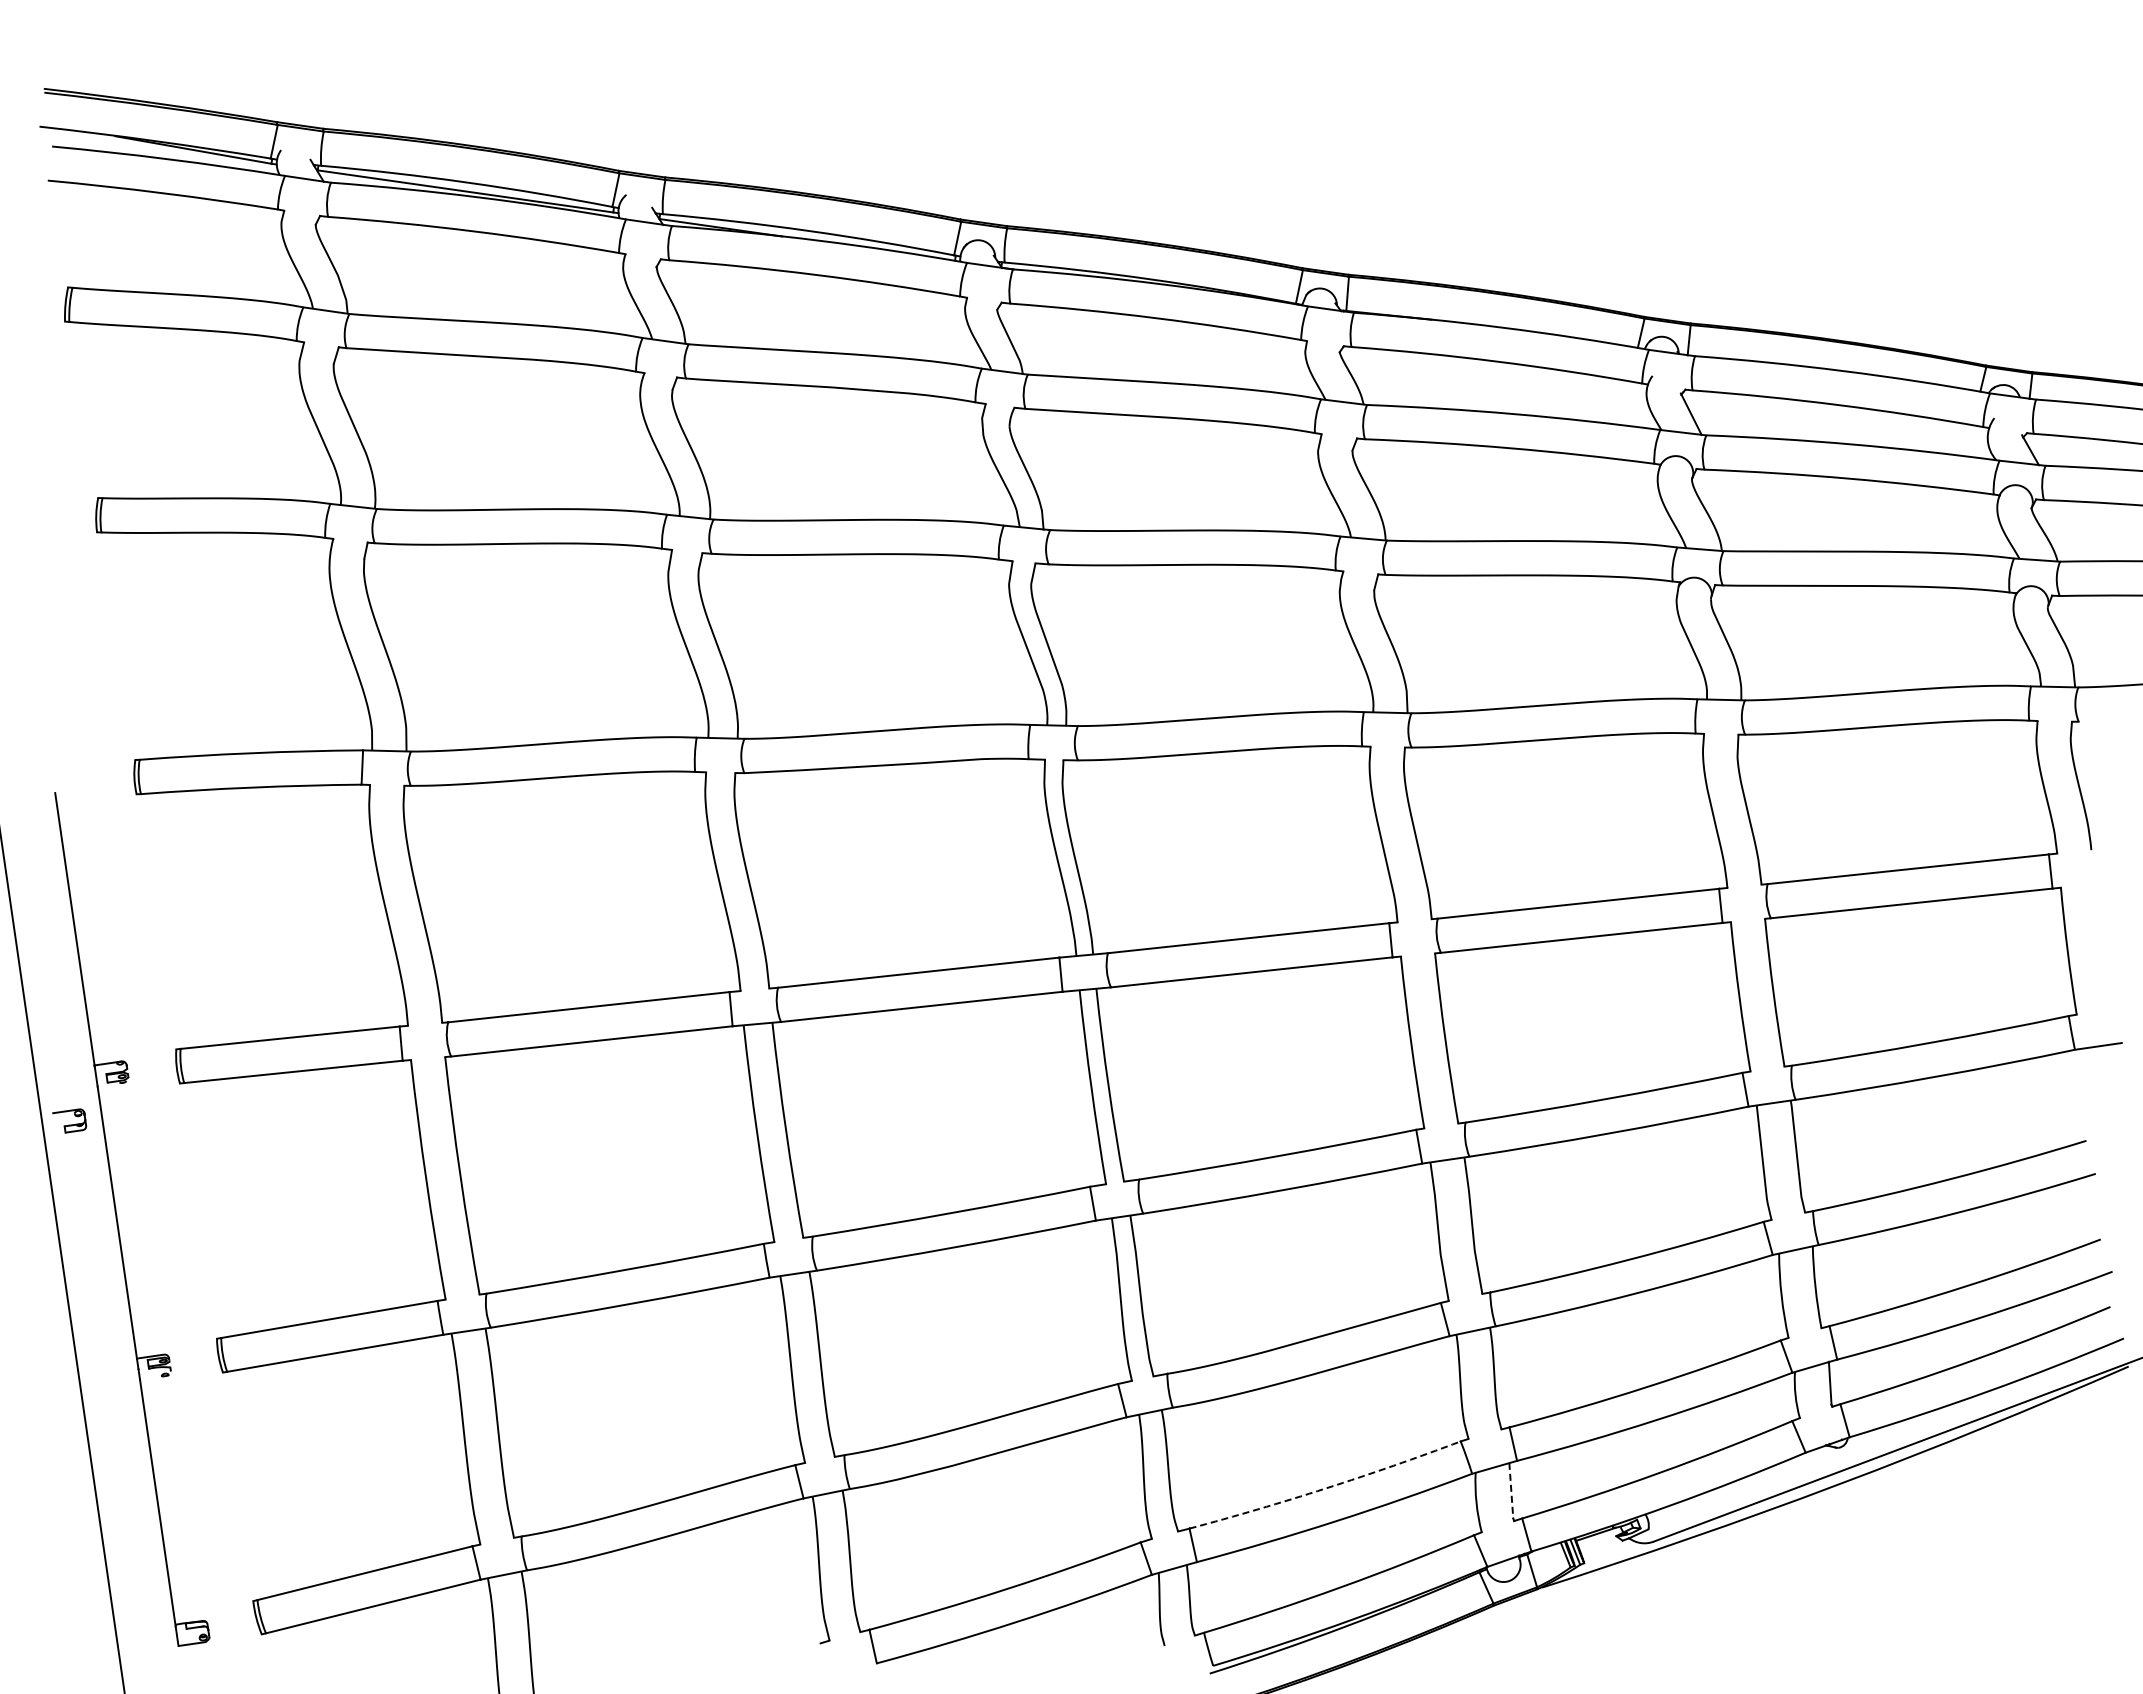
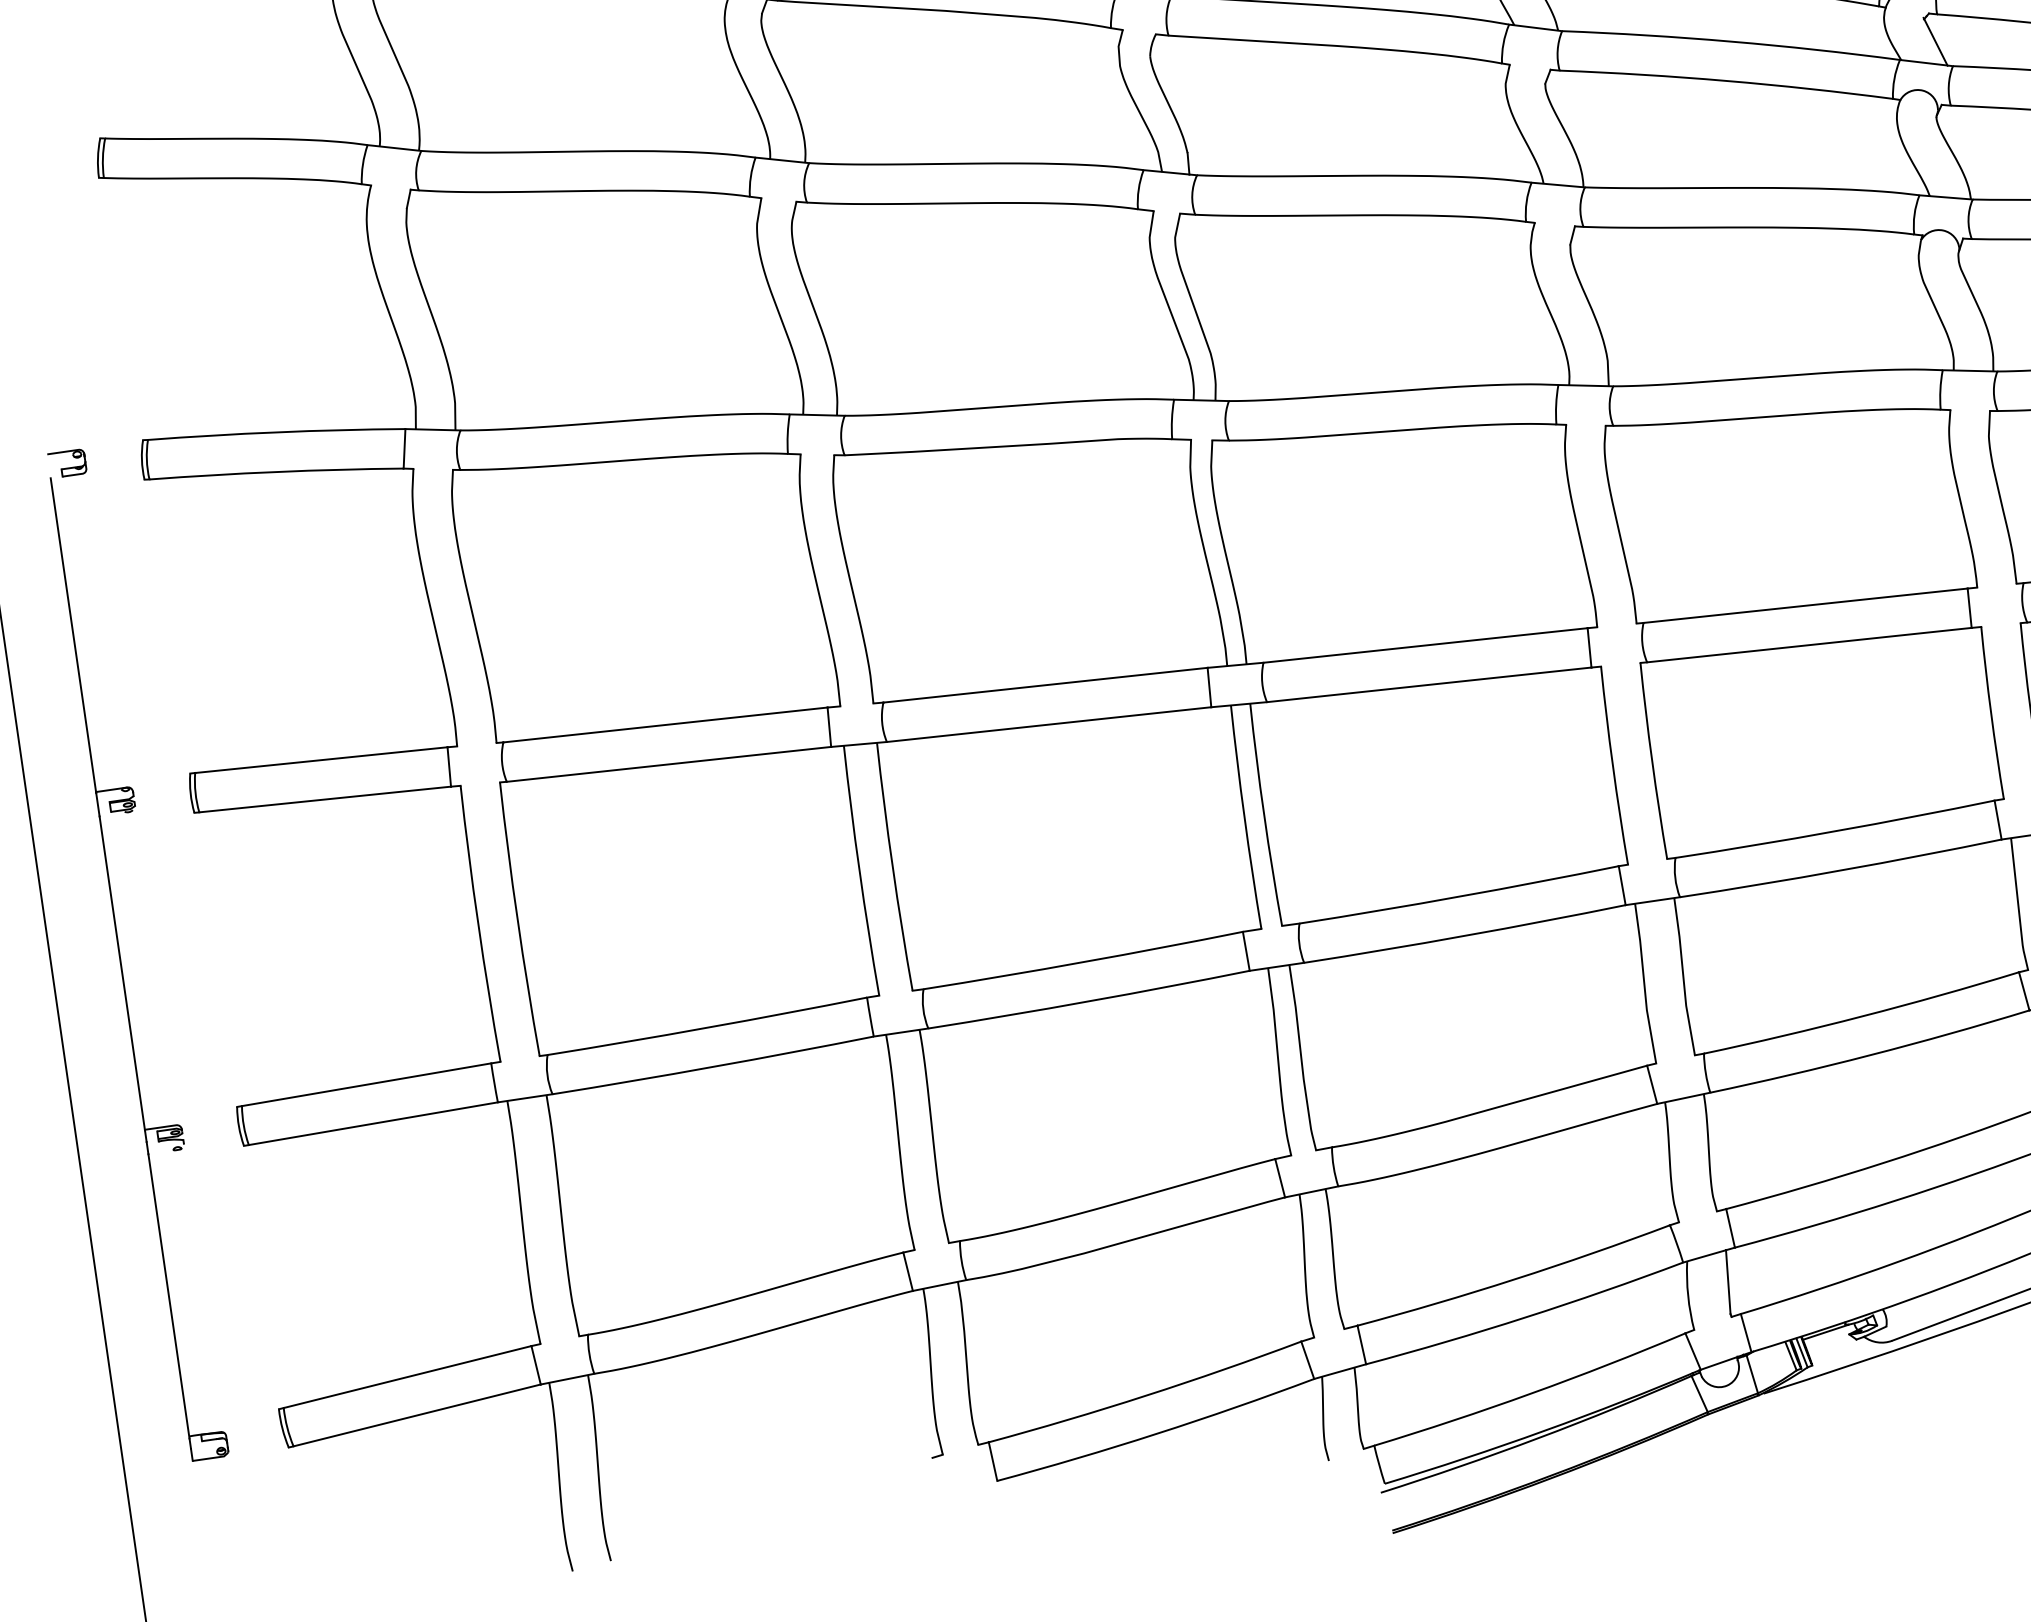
part: (69, 1120) -> (67, 462), moved
arc: (1326, 1488) -> (1515, 1279), dashed -> solid
line: (1511, 1490) -> (1728, 1281), dashed -> solid

